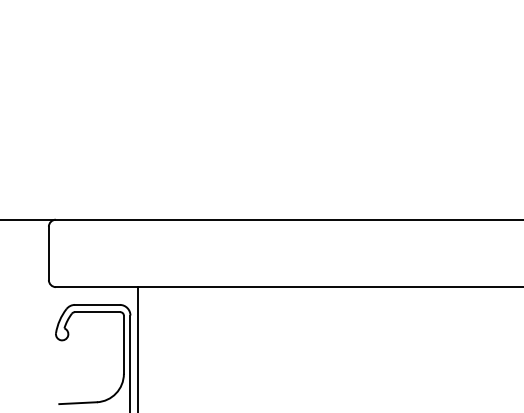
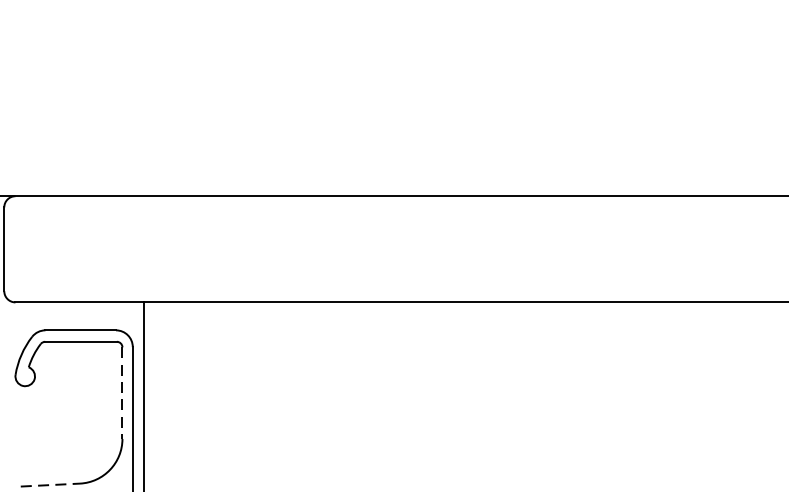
line: (123, 345) -> (121, 394), solid -> dashed
line: (78, 403) -> (50, 485), solid -> dashed

